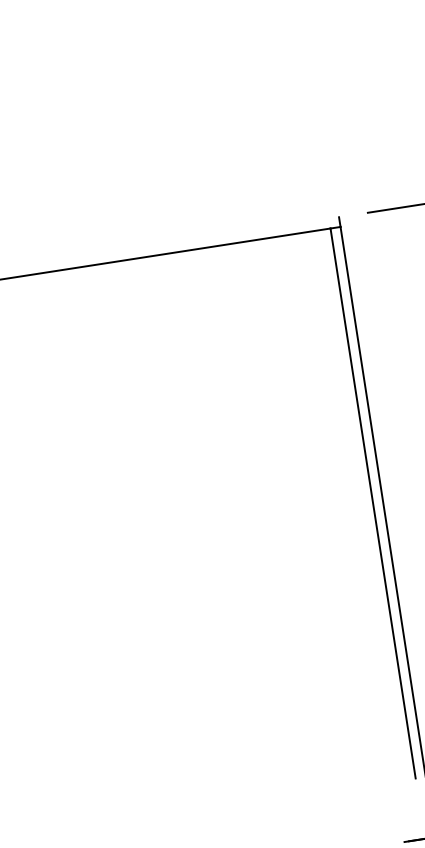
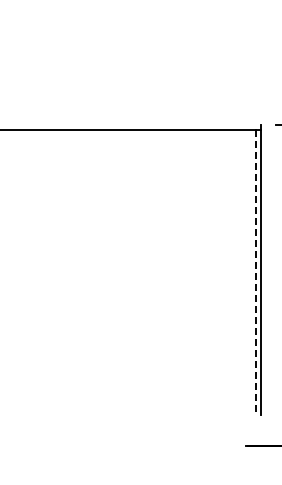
line: (374, 505) -> (256, 273), solid -> dashed

